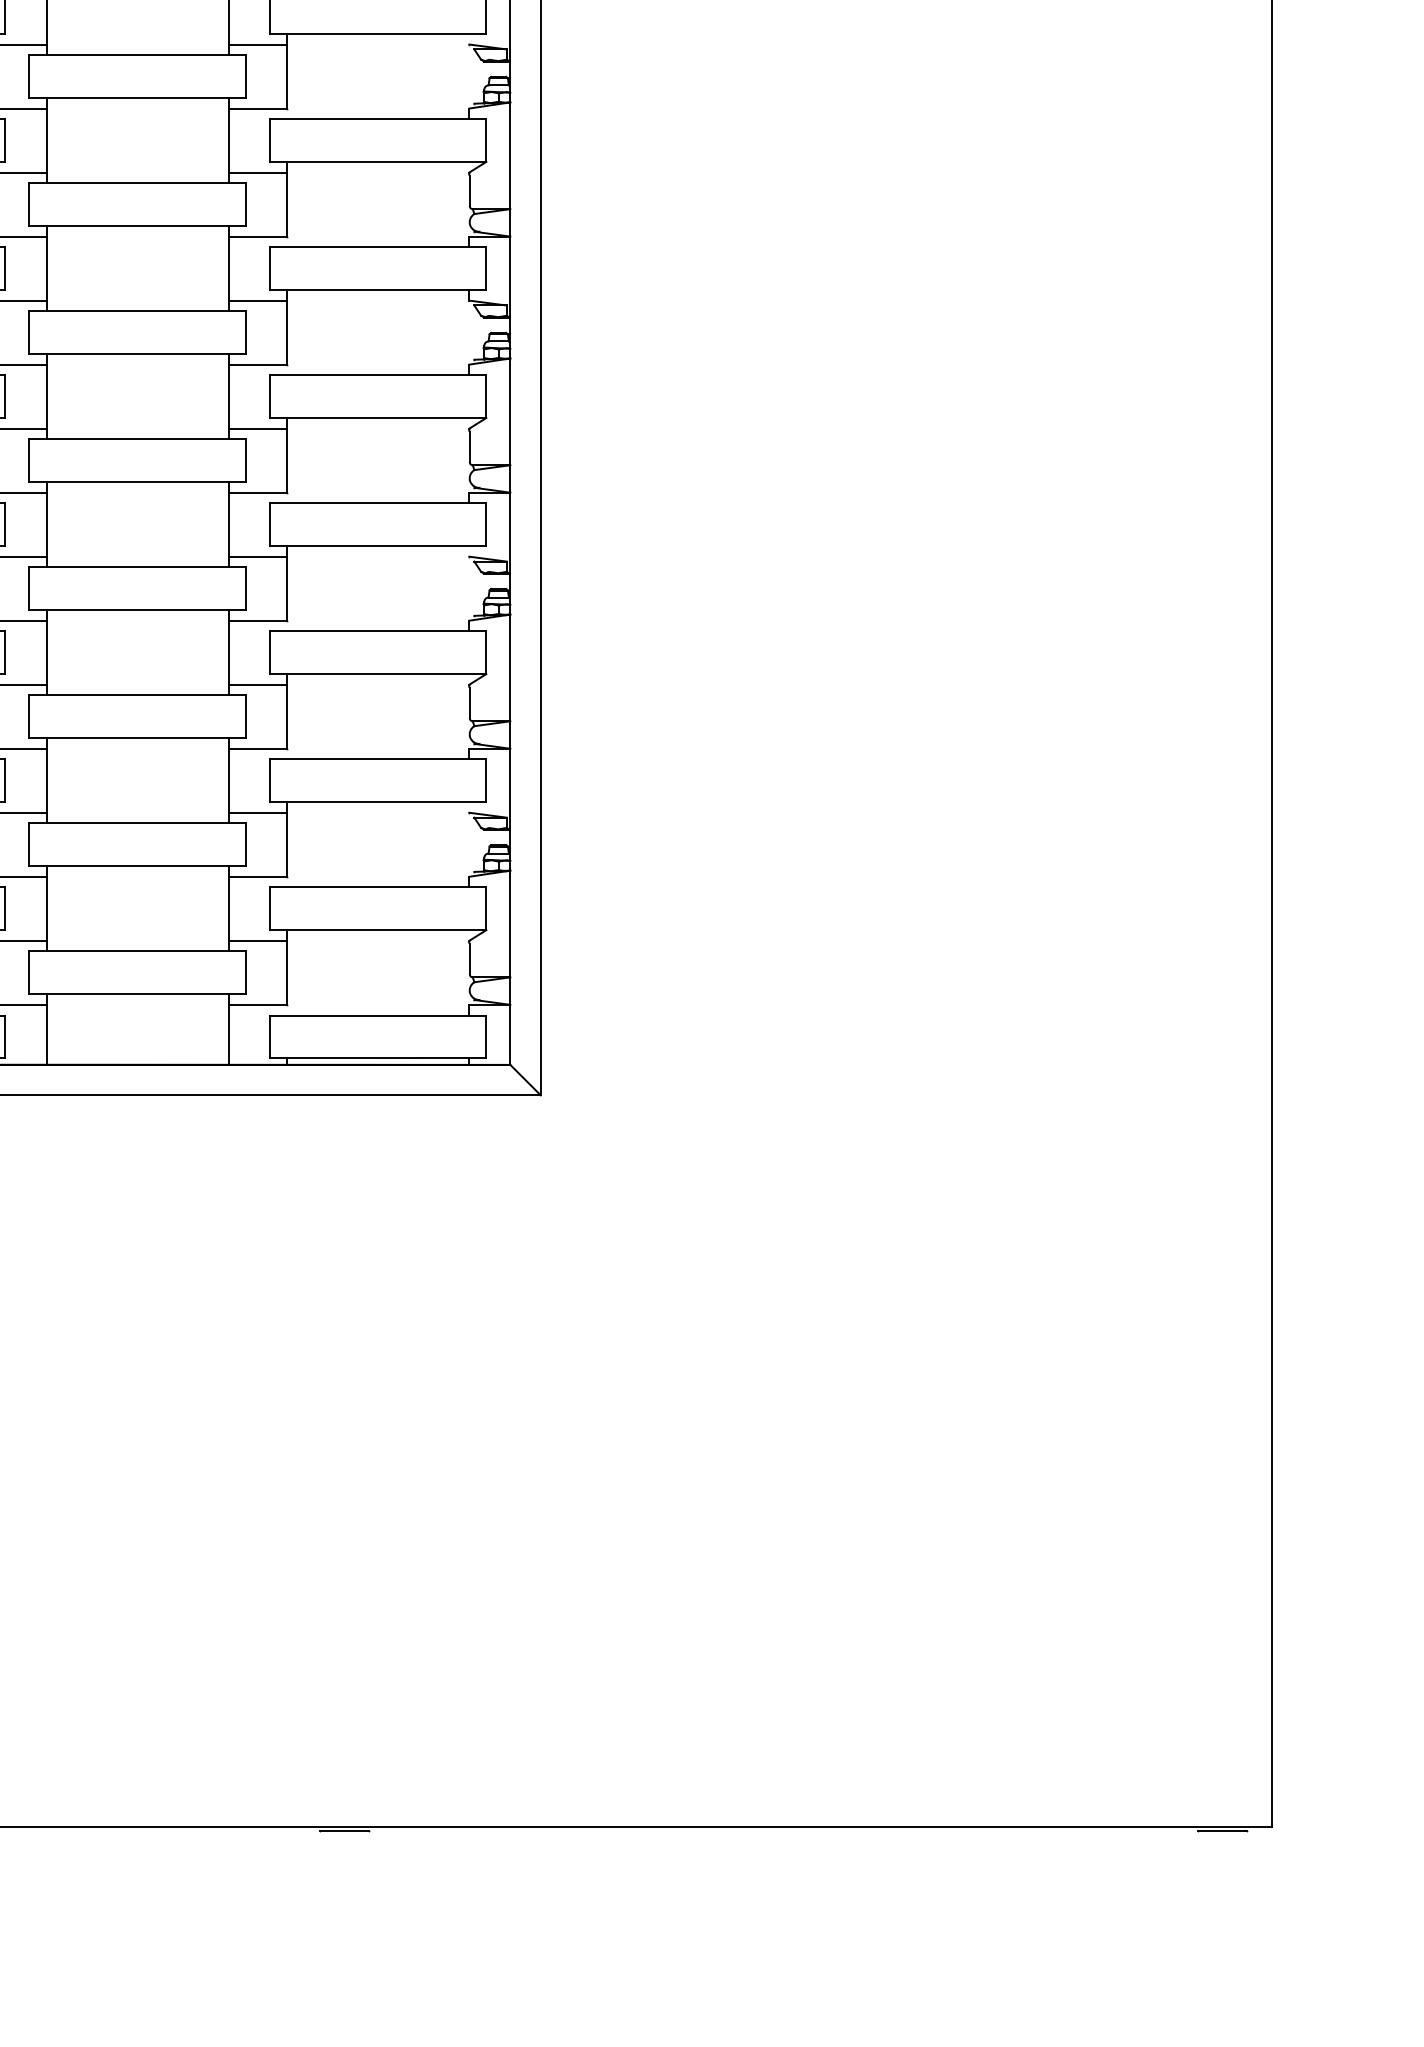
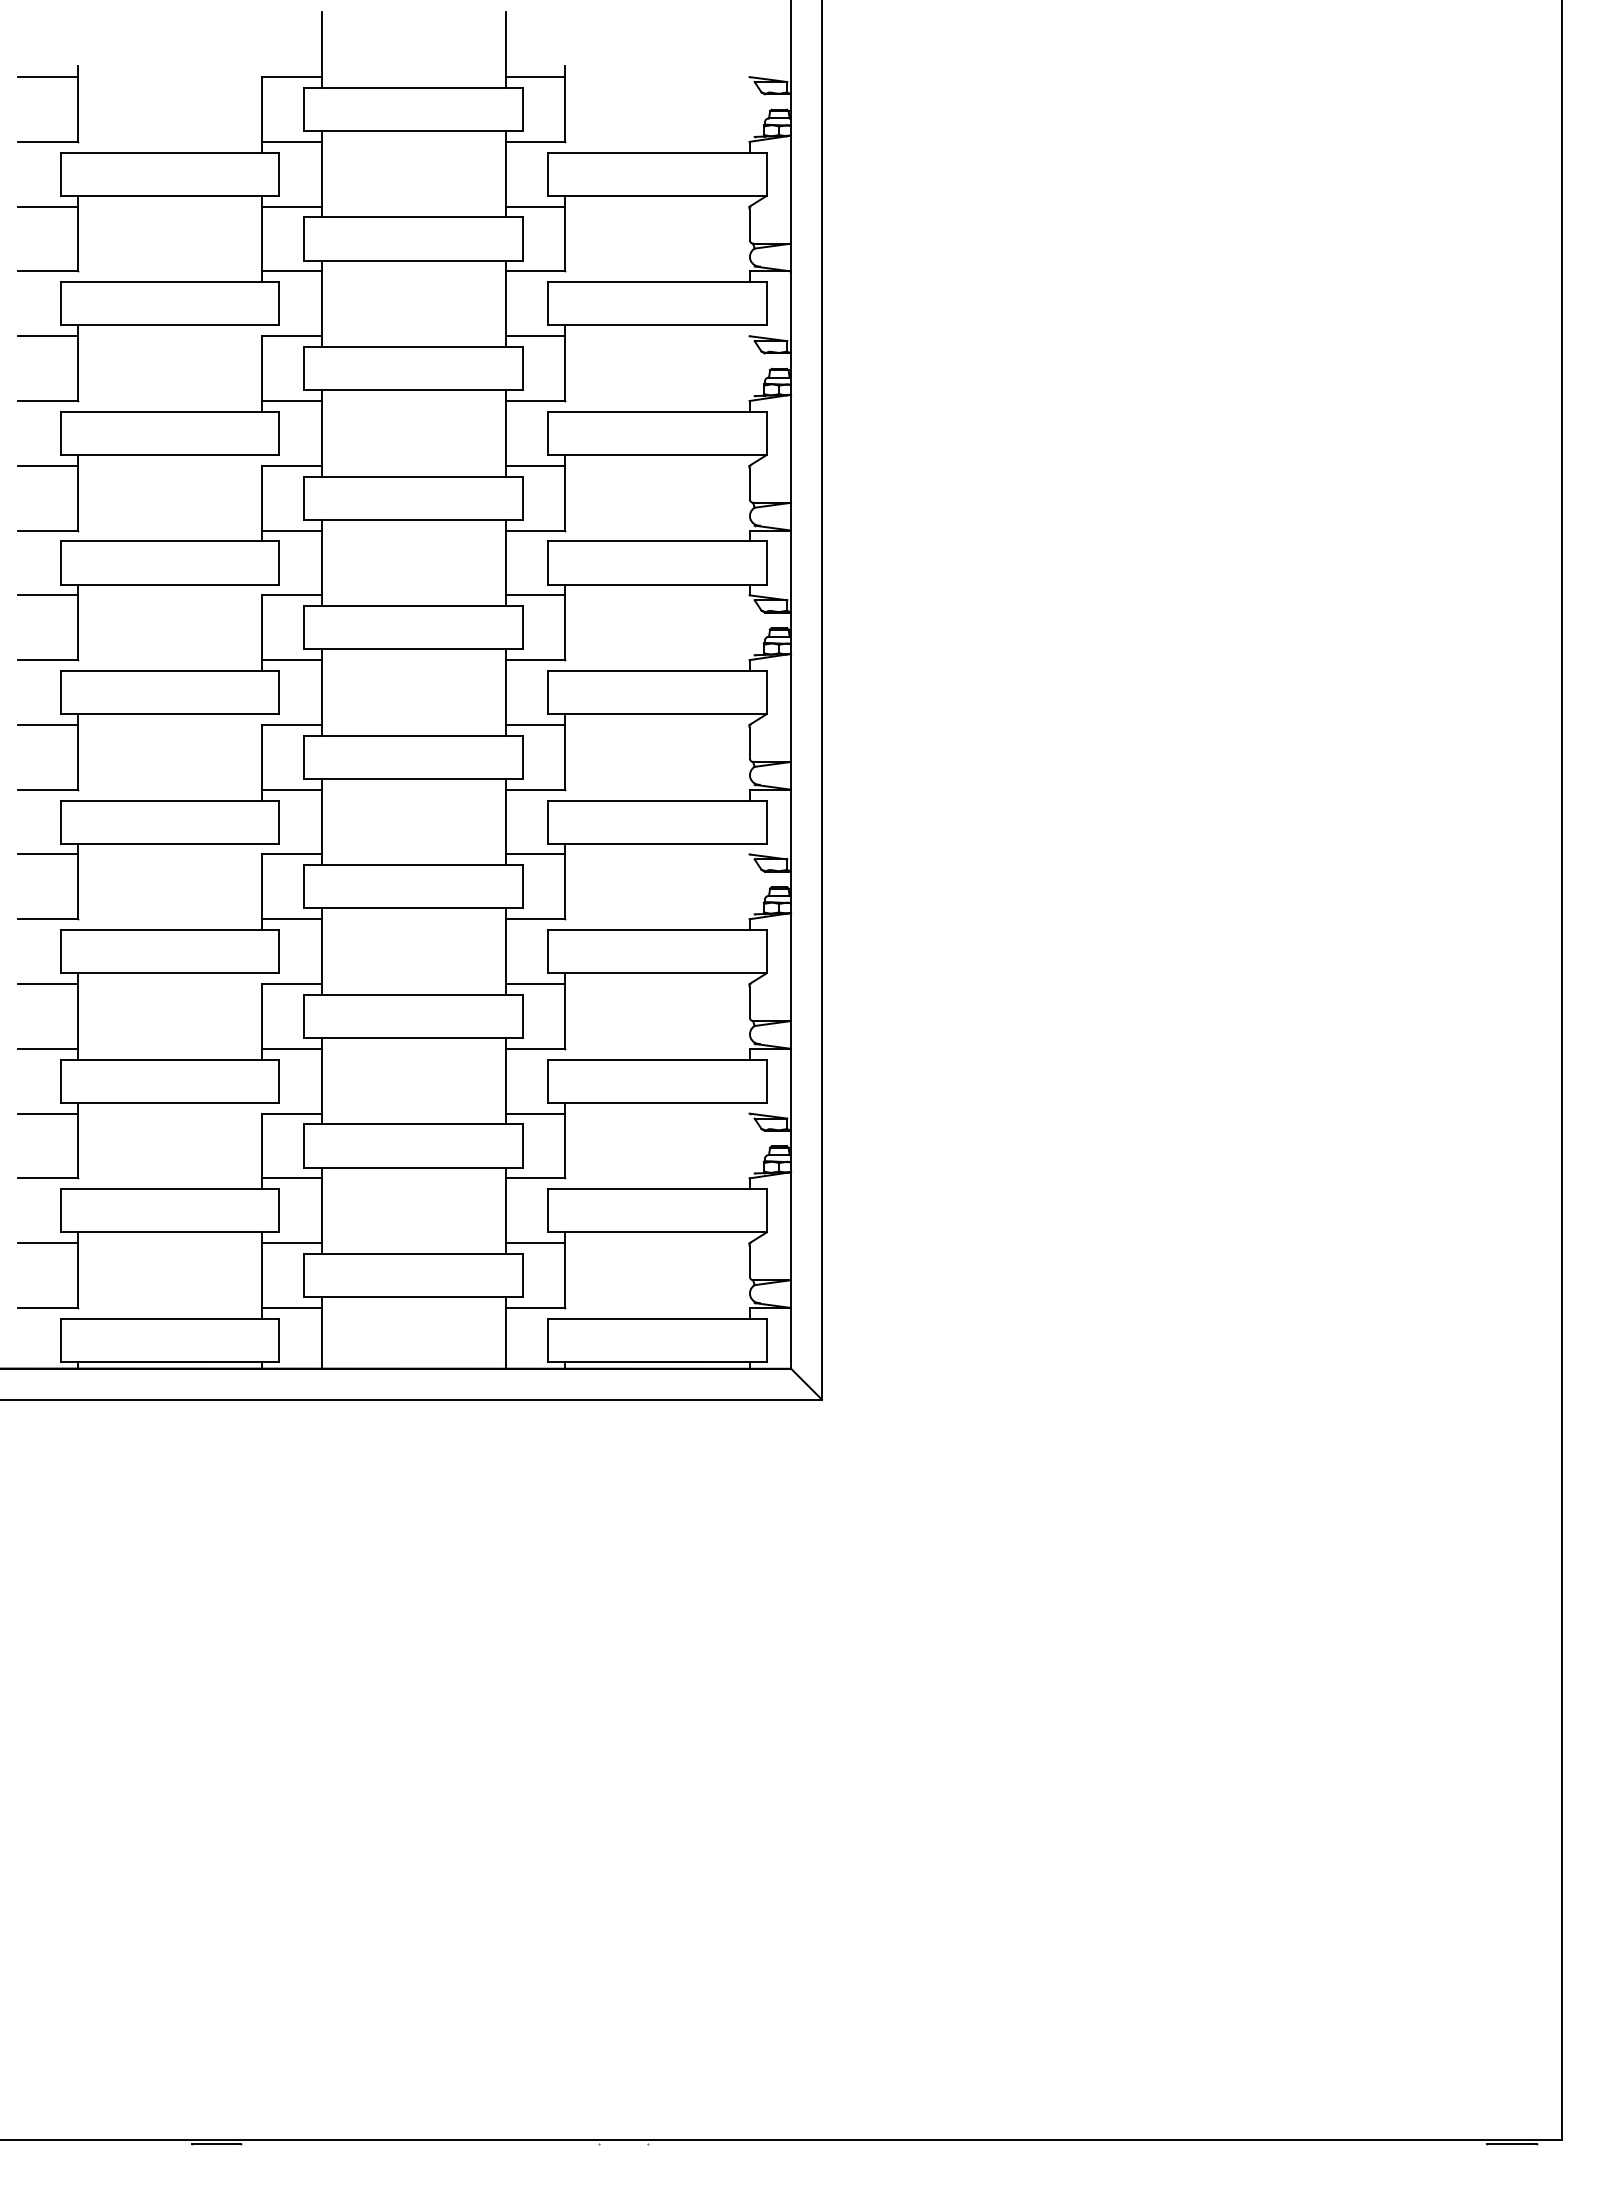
line: (344, 1830) -> (623, 2143), removed

